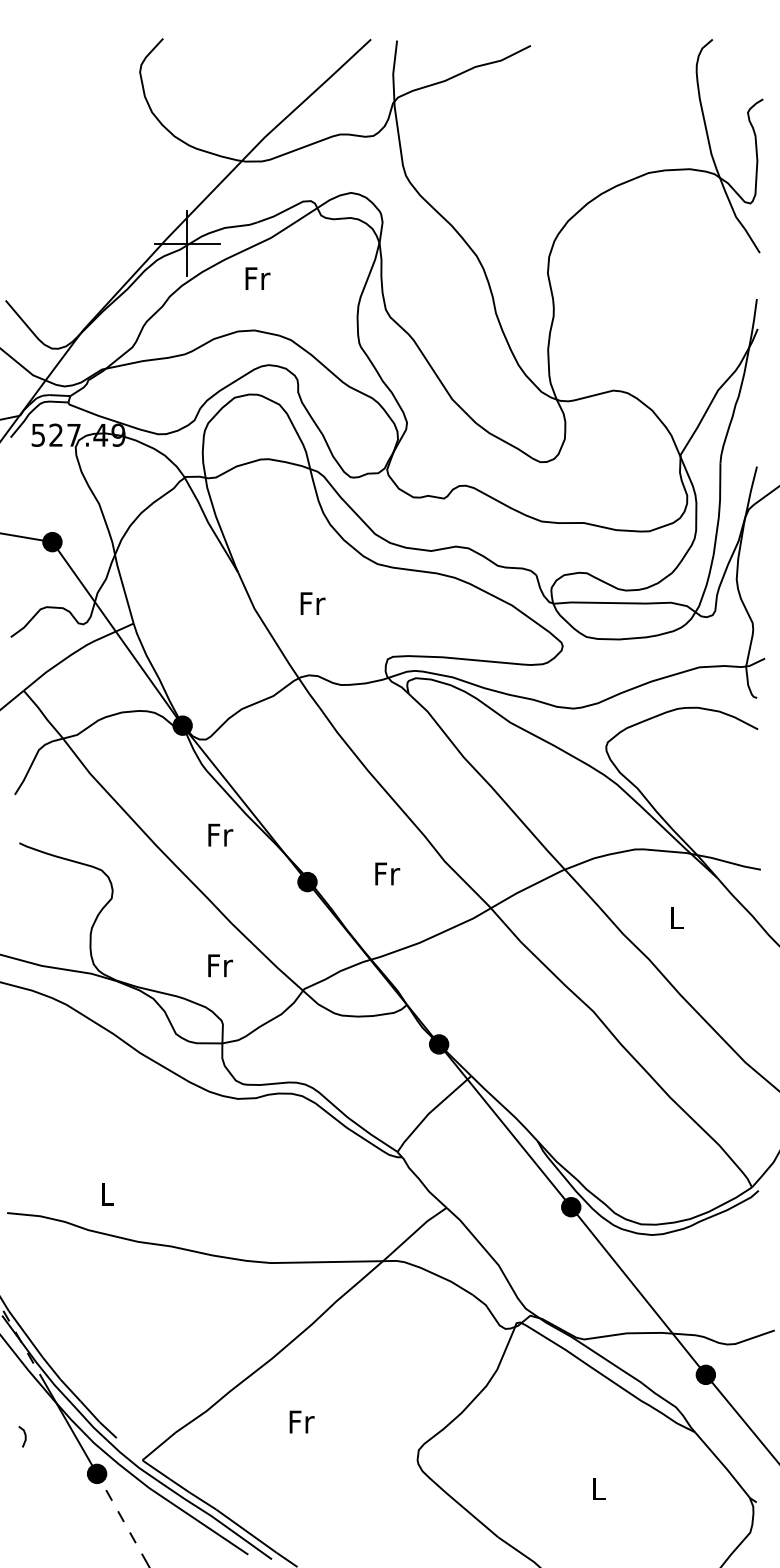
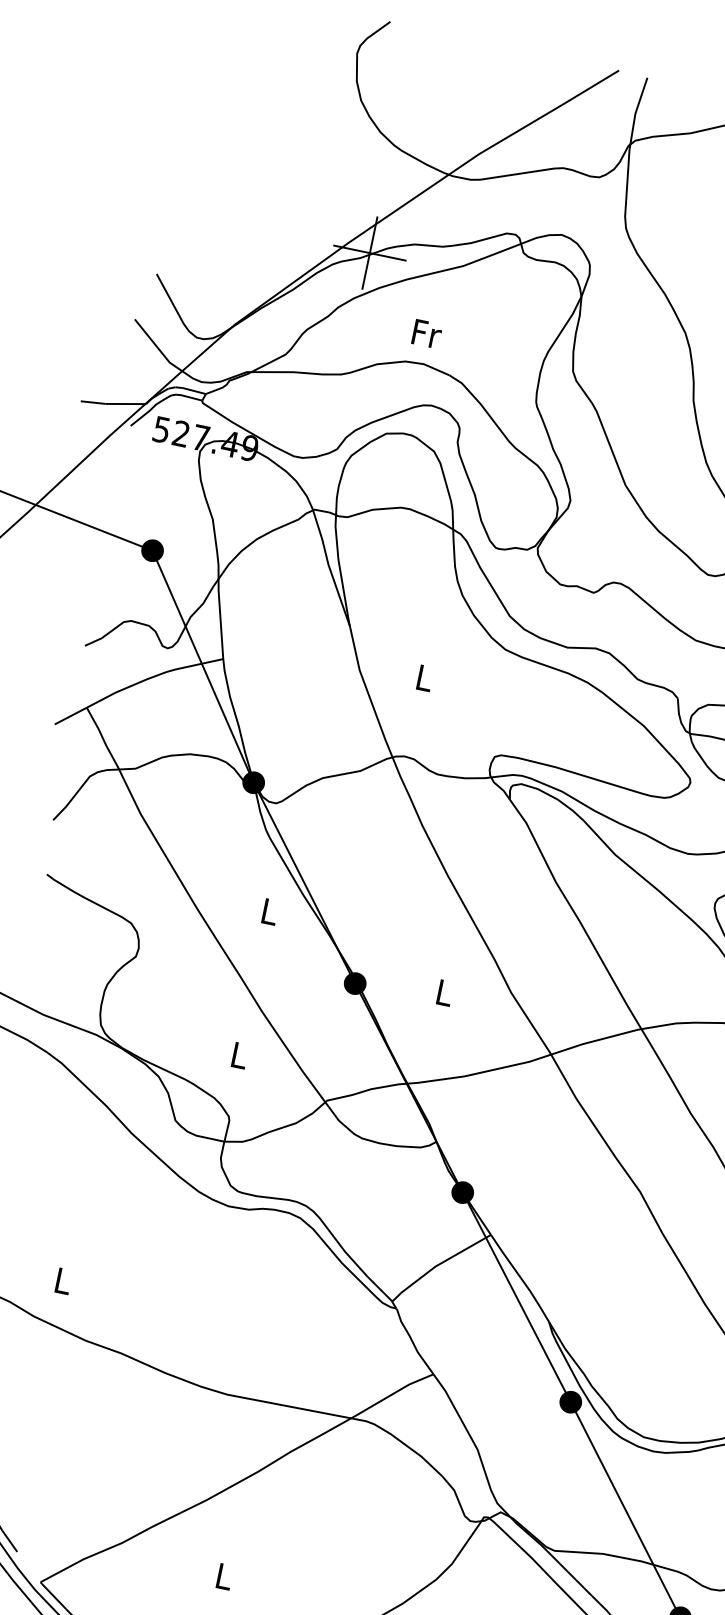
text: (257, 278) -> (426, 333), moved
text: (312, 603) -> (424, 678), Fr -> L
text: (220, 834) -> (270, 911), Fr -> L
text: (387, 873) -> (445, 992), Fr -> L
text: (220, 965) -> (240, 1055), Fr -> L
text: (301, 1421) -> (224, 1576), Fr -> L

